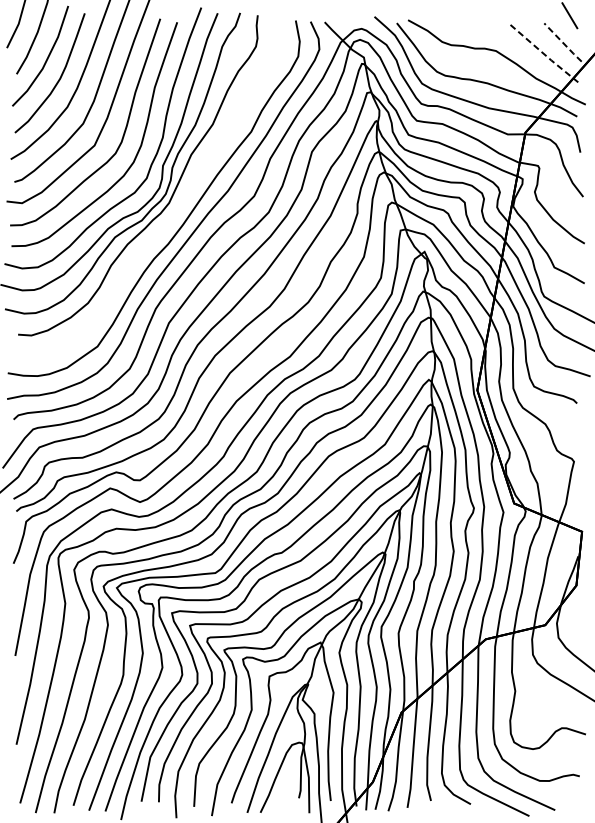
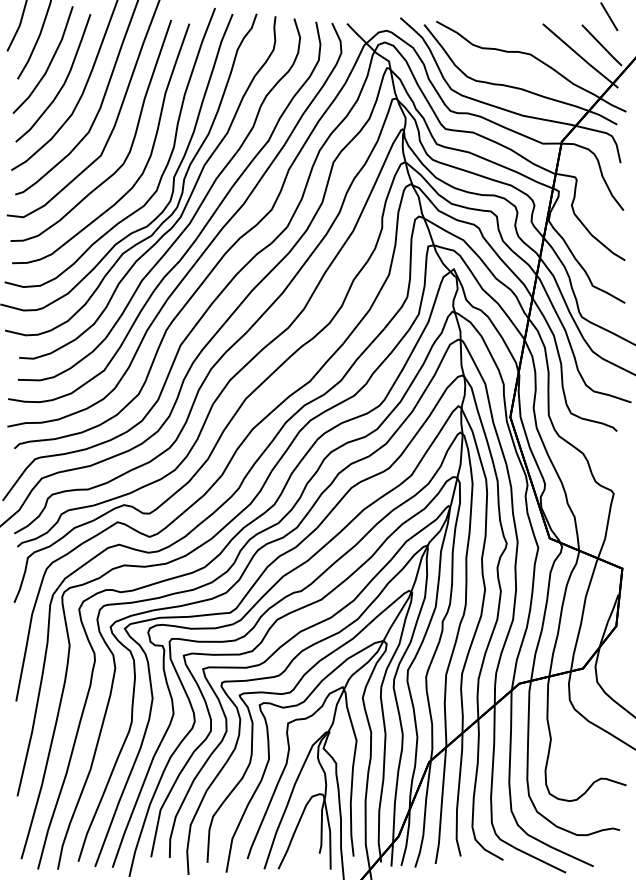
line: (563, 43) -> (602, 46), dashed -> solid
line: (542, 52) -> (580, 56), dashed -> solid
curve: (180, 202) -> (192, 216), added

